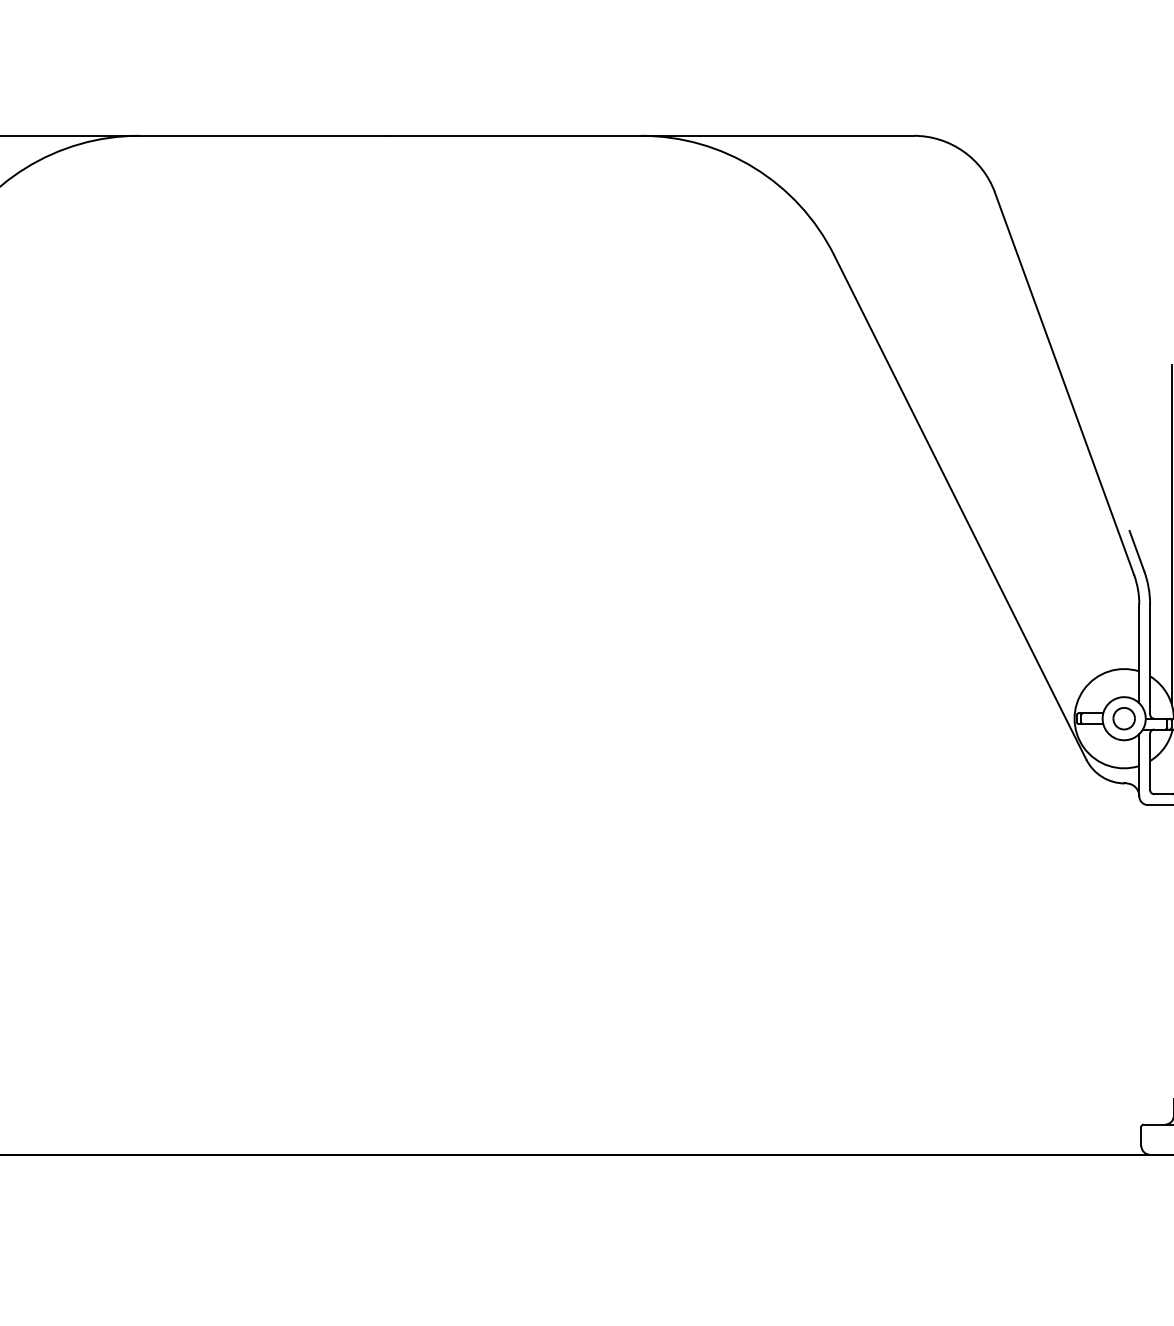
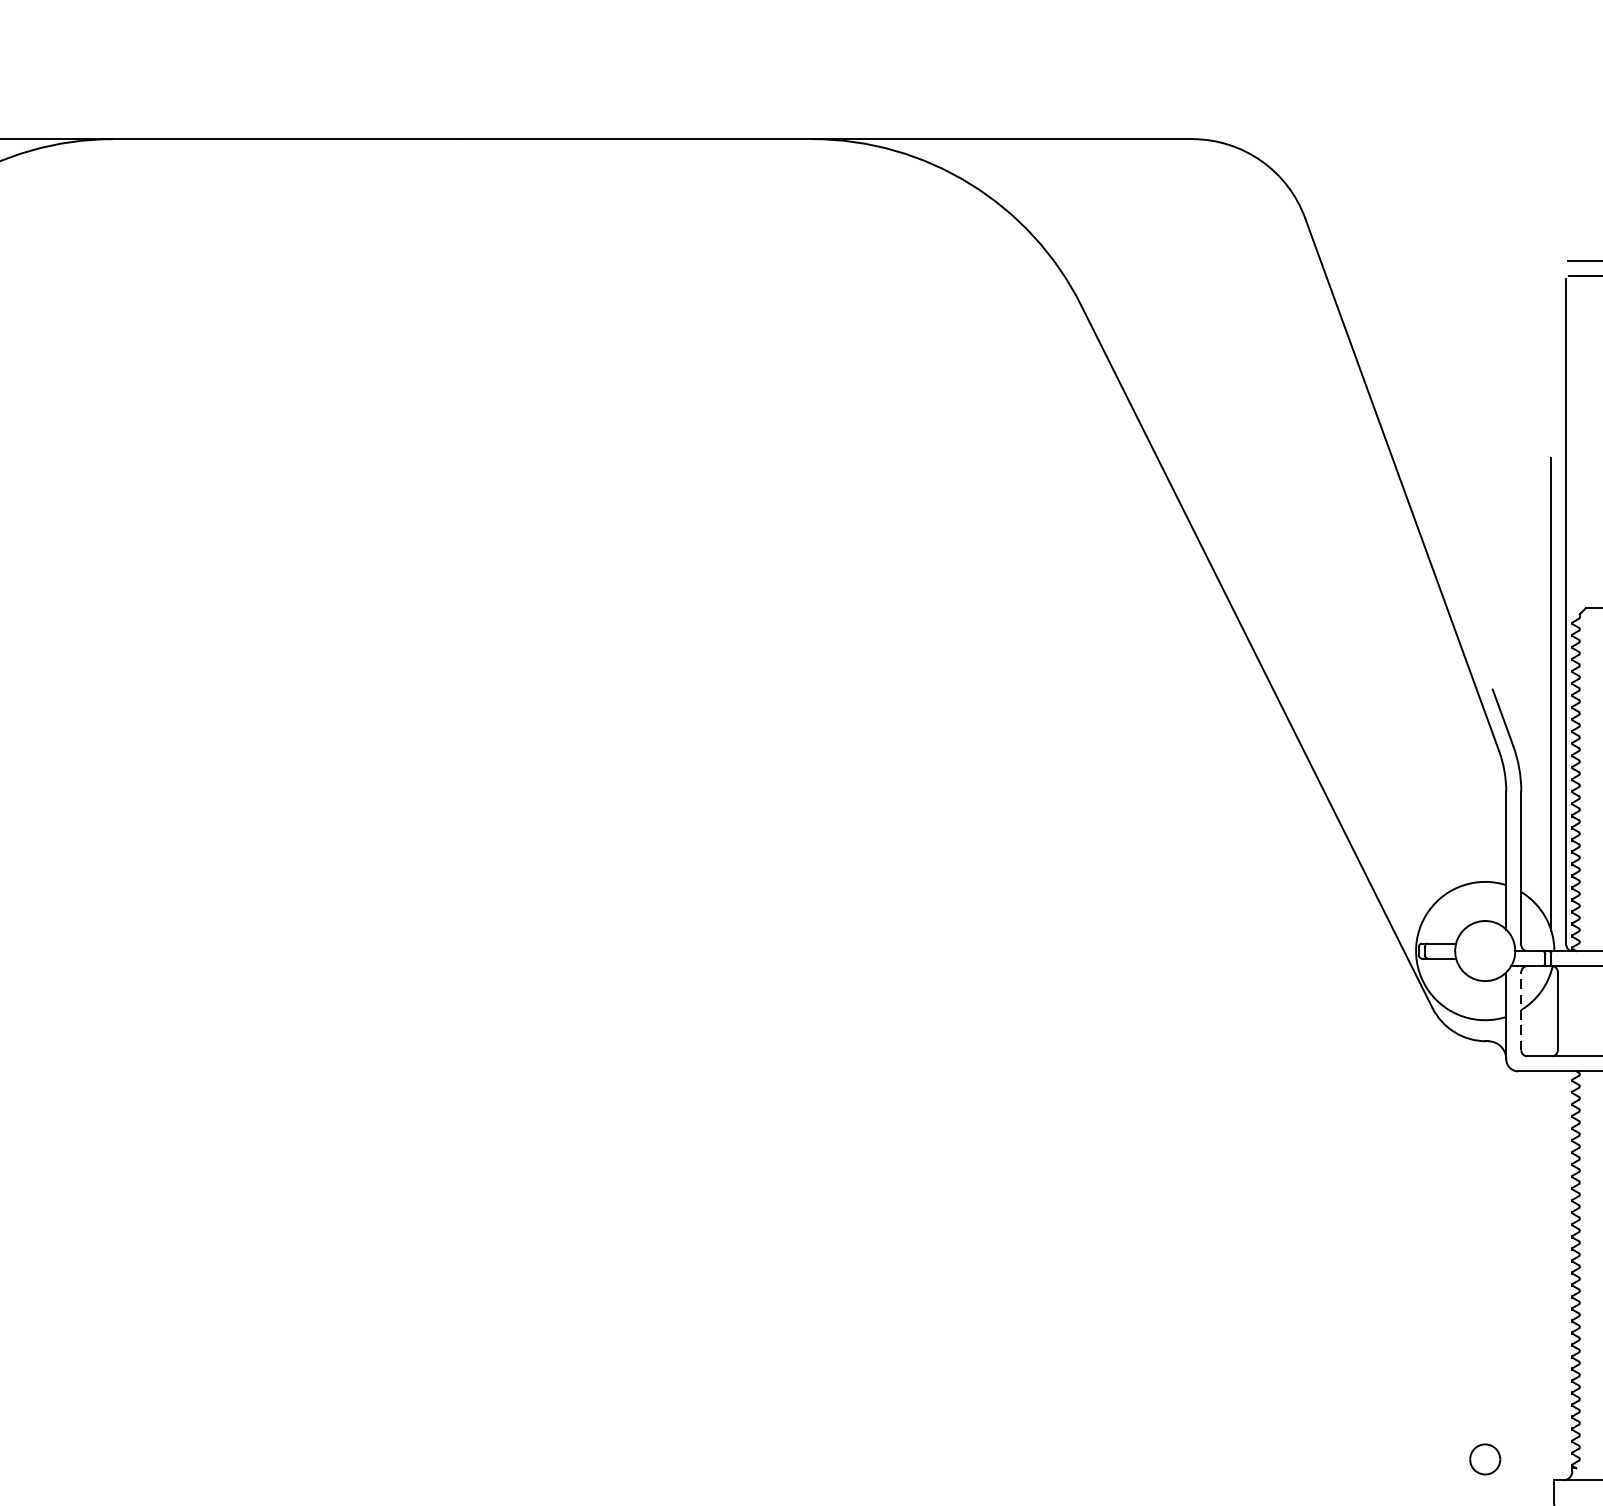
part: (1123, 718) -> (1484, 1459), moved
line: (1150, 761) -> (1521, 1010), solid -> dashed

